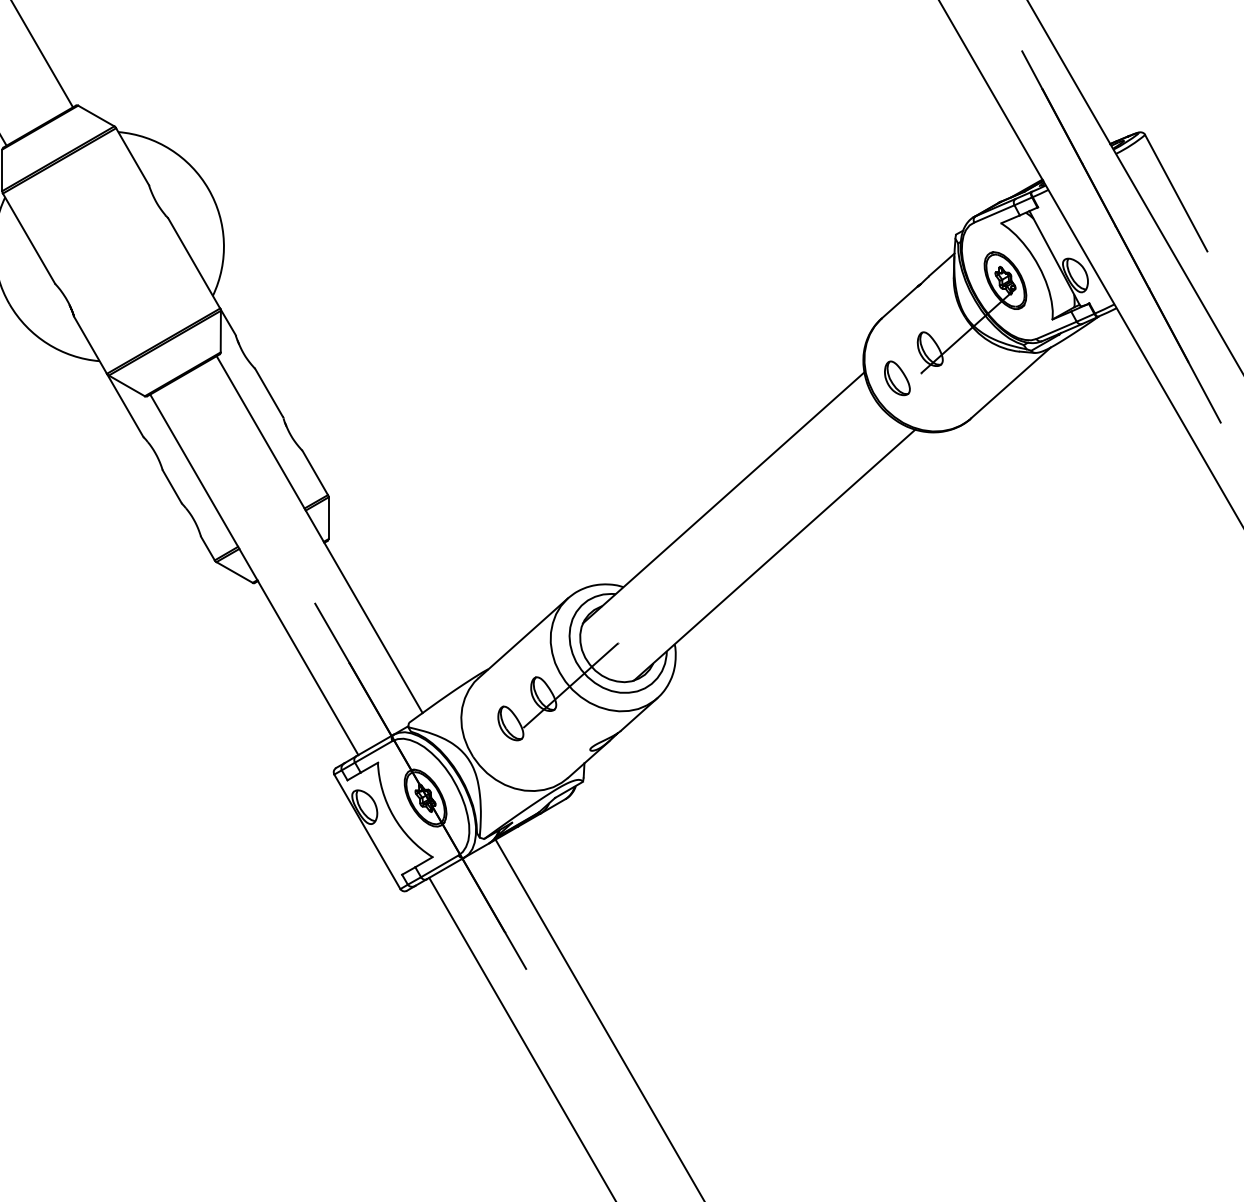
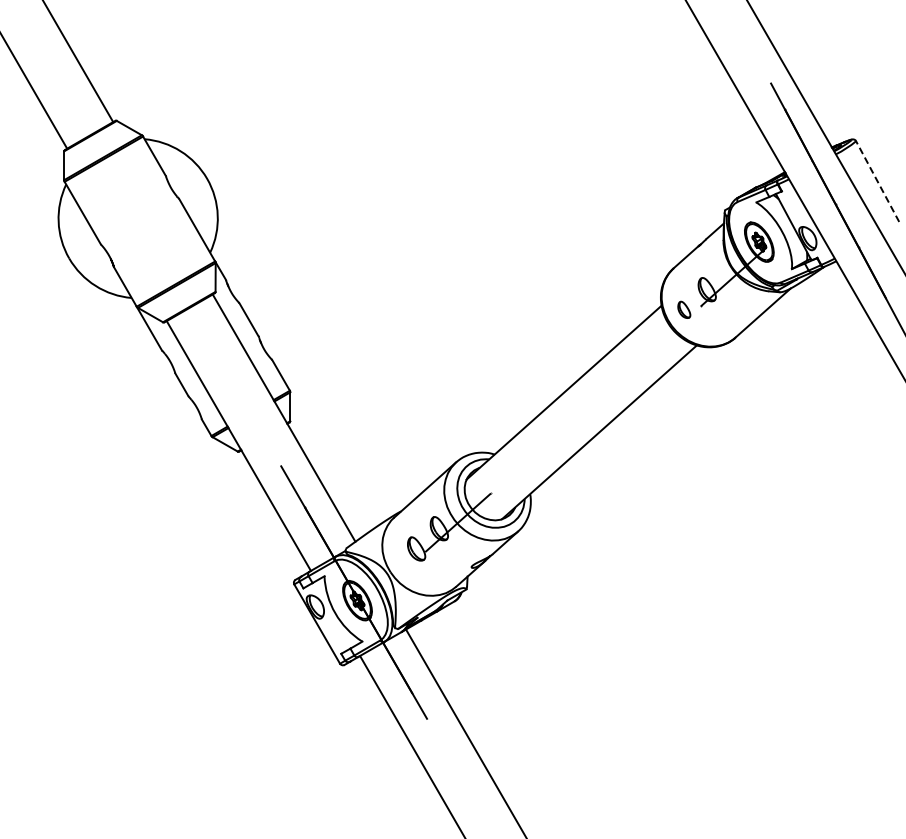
line: (1176, 193) -> (877, 181), solid -> dashed
part: (896, 377) -> (683, 309), size x0.7

